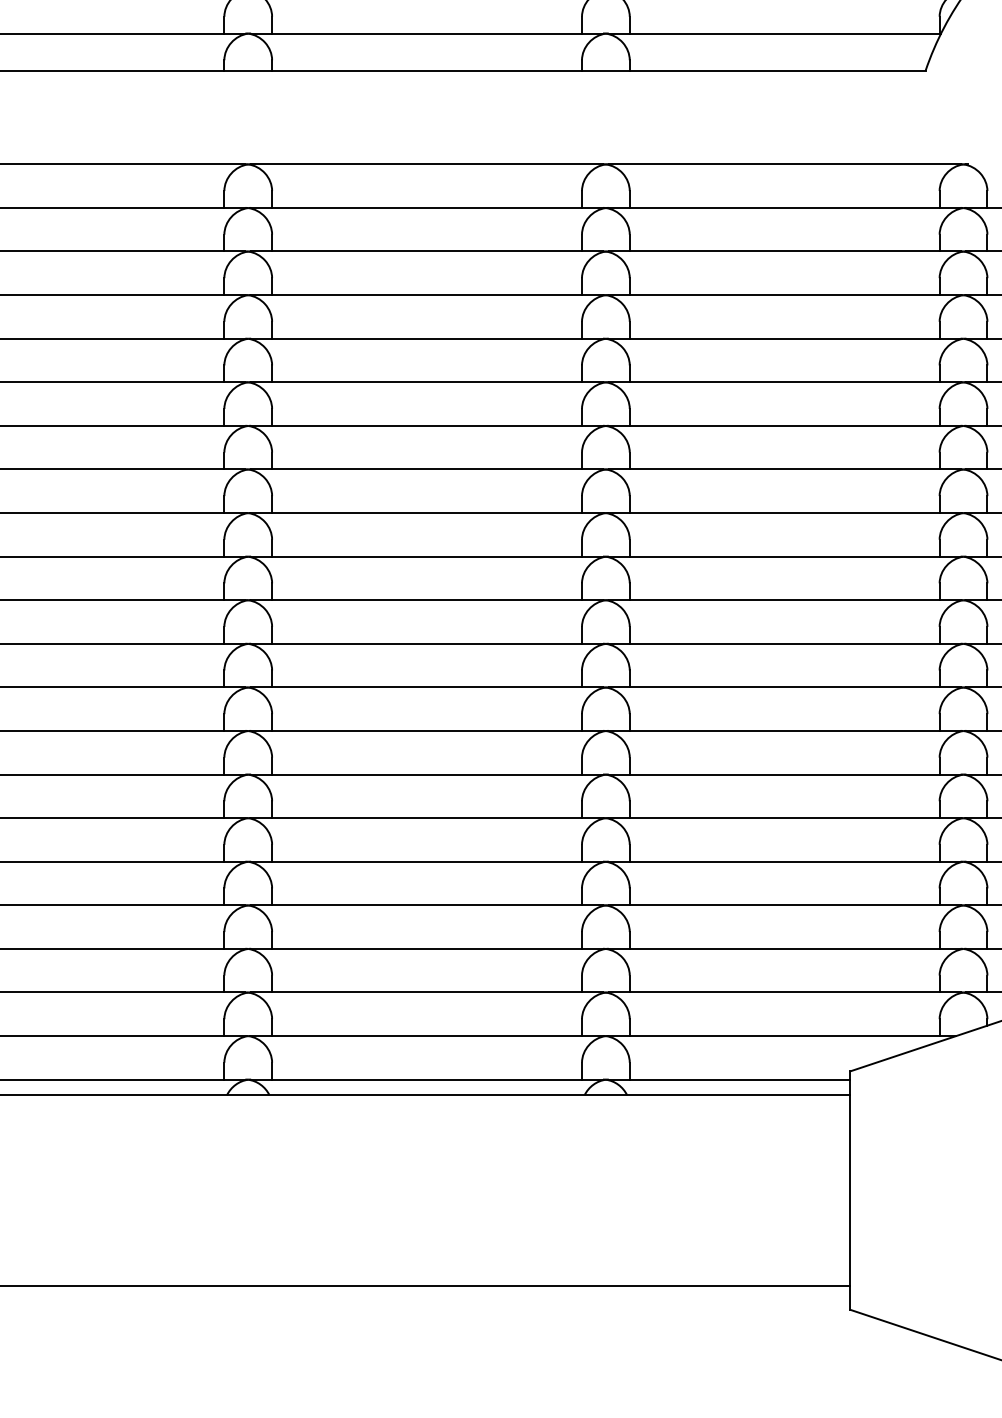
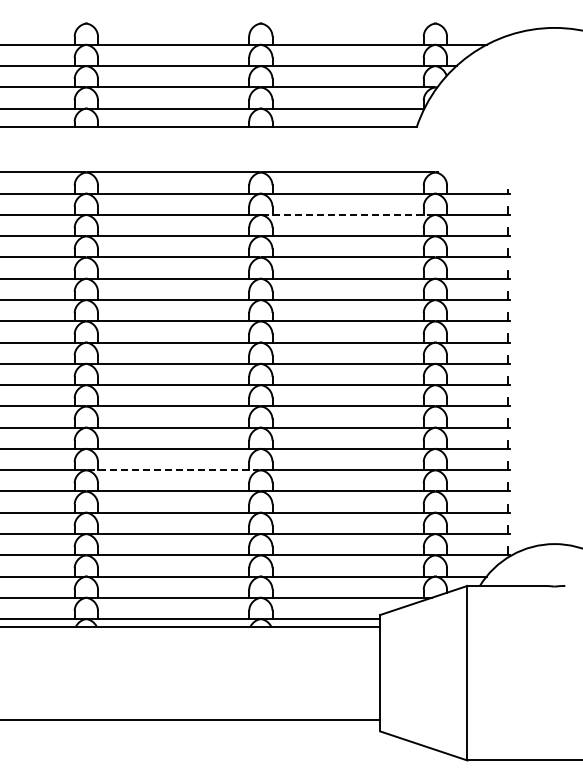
line: (785, 250) -> (348, 214), solid -> dashed
line: (426, 775) -> (173, 470), solid -> dashed

